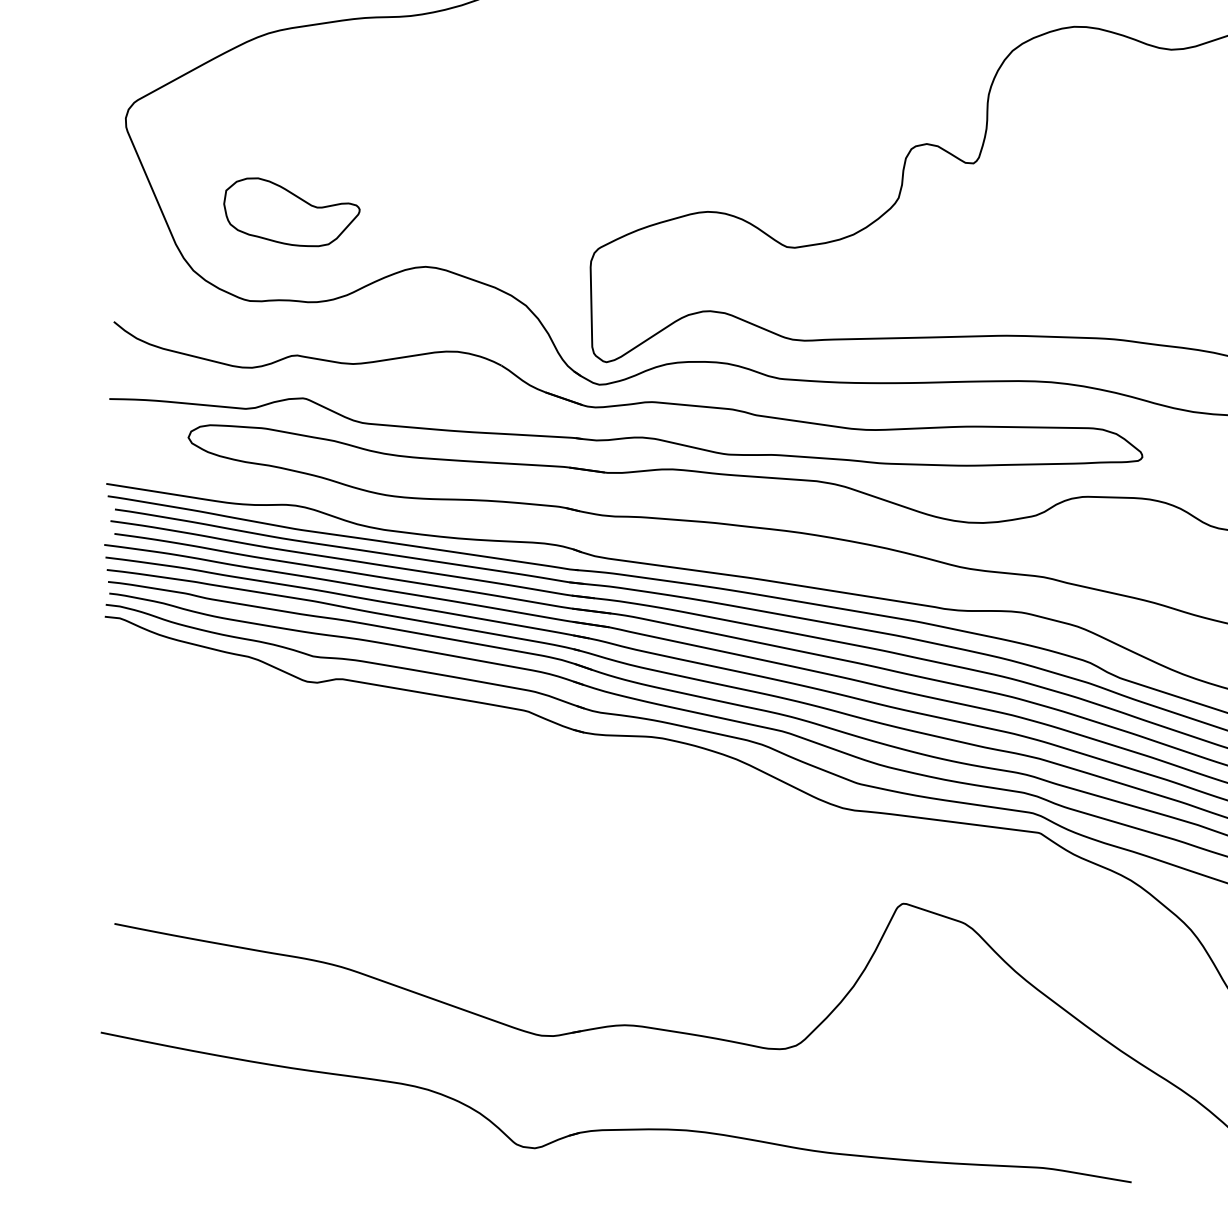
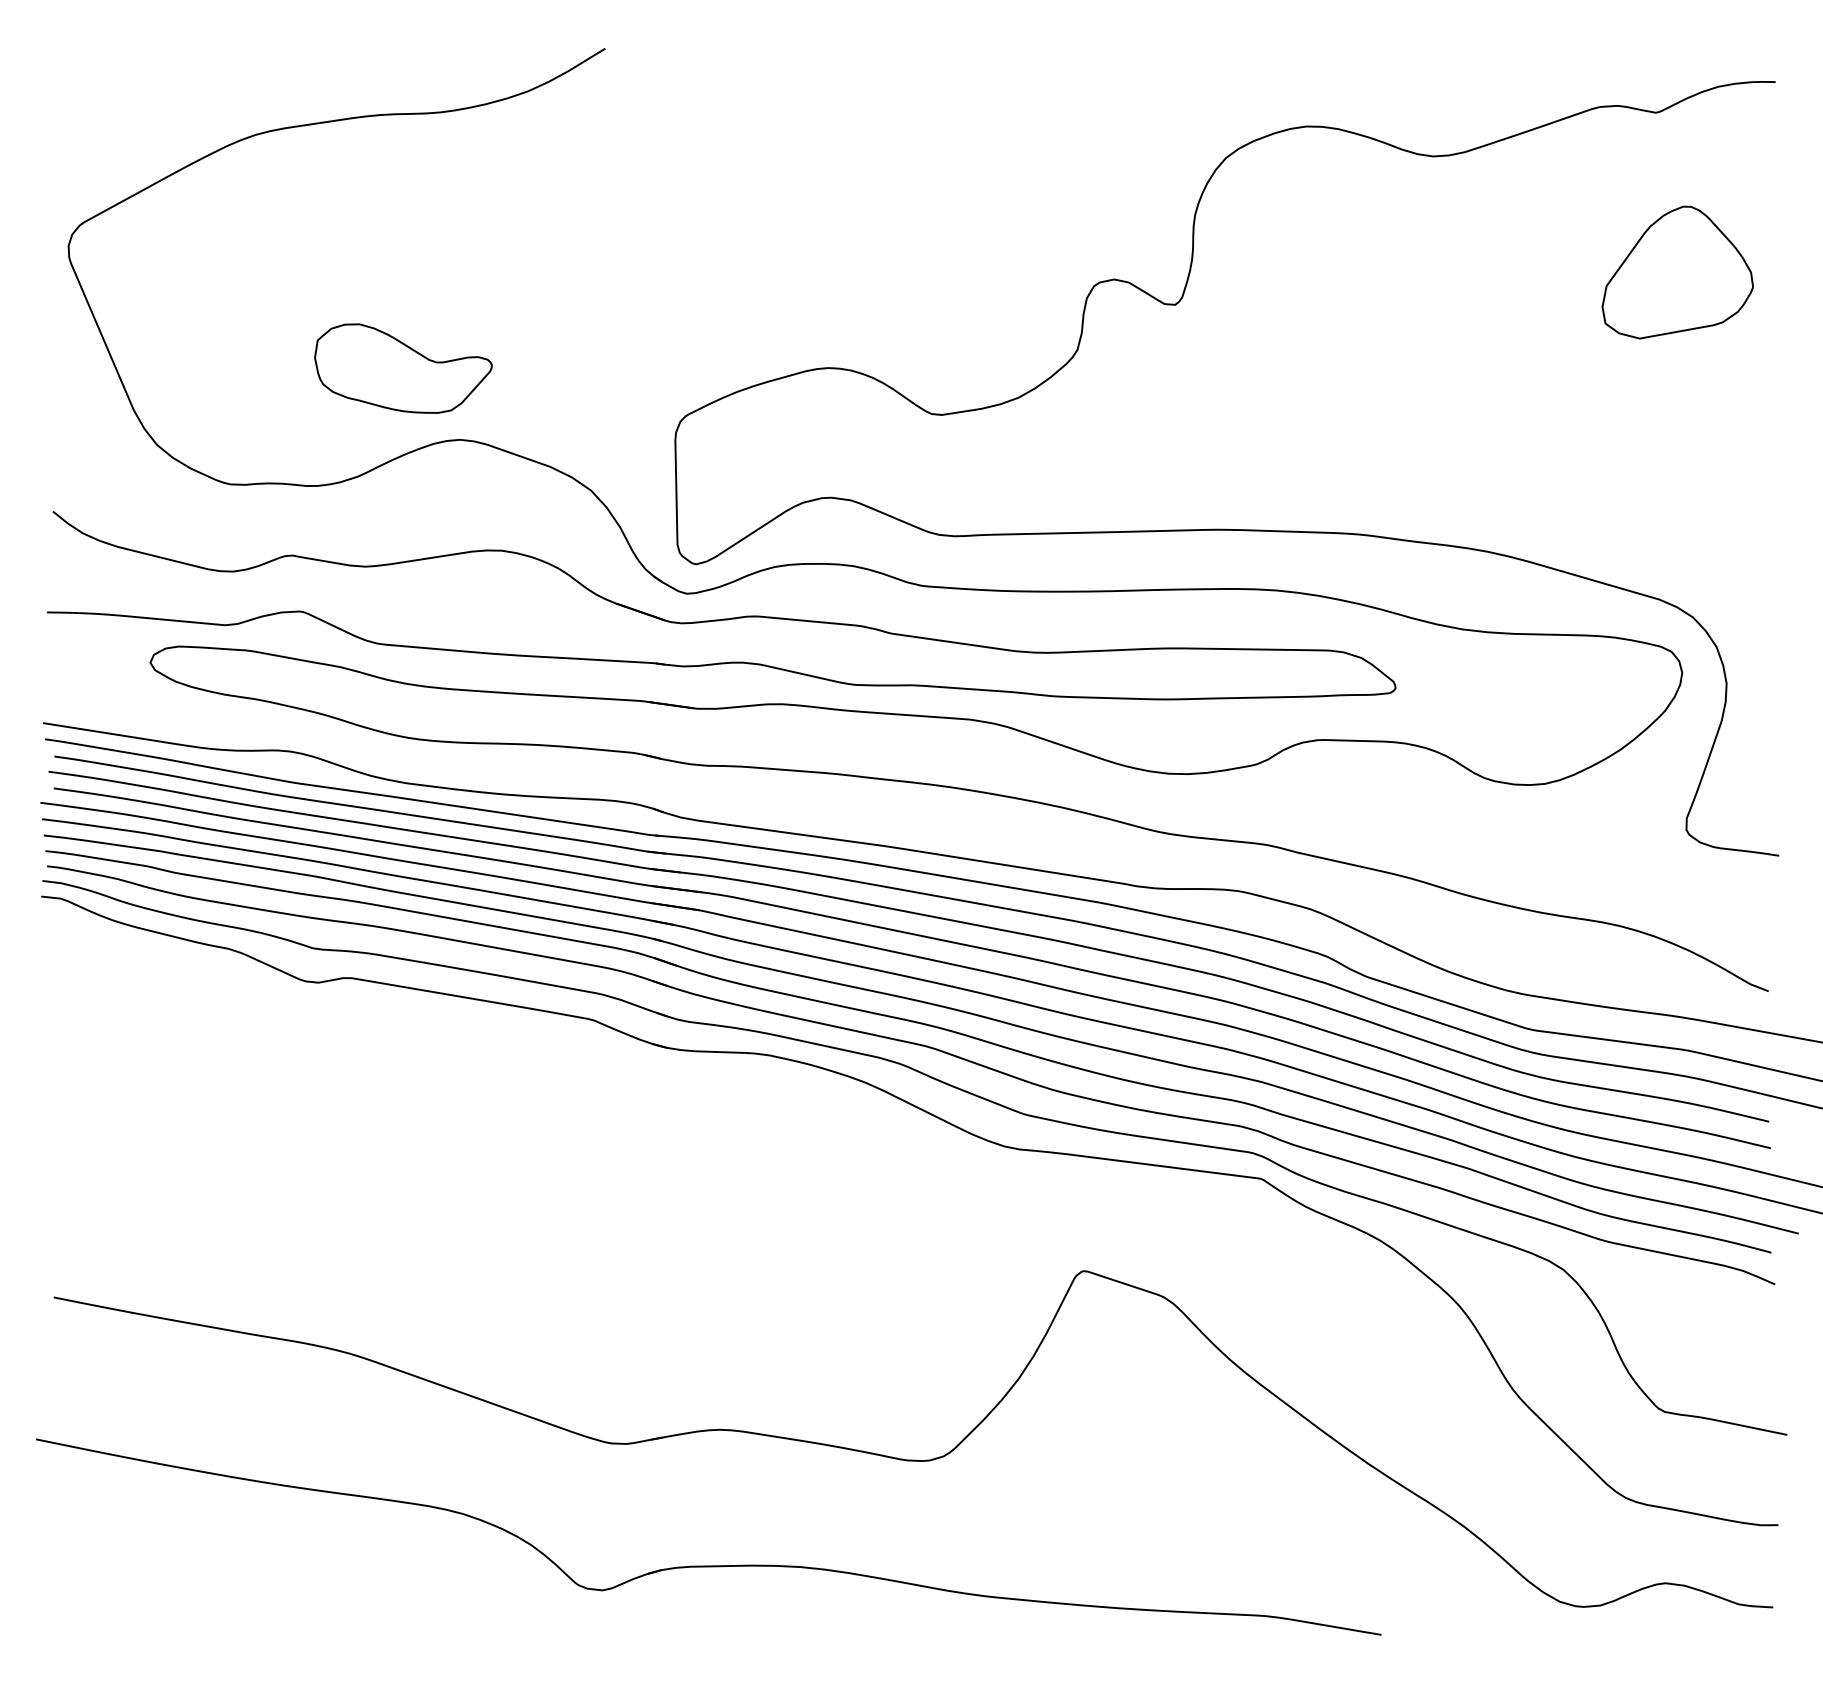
part: (291, 212) -> (403, 368), moved

